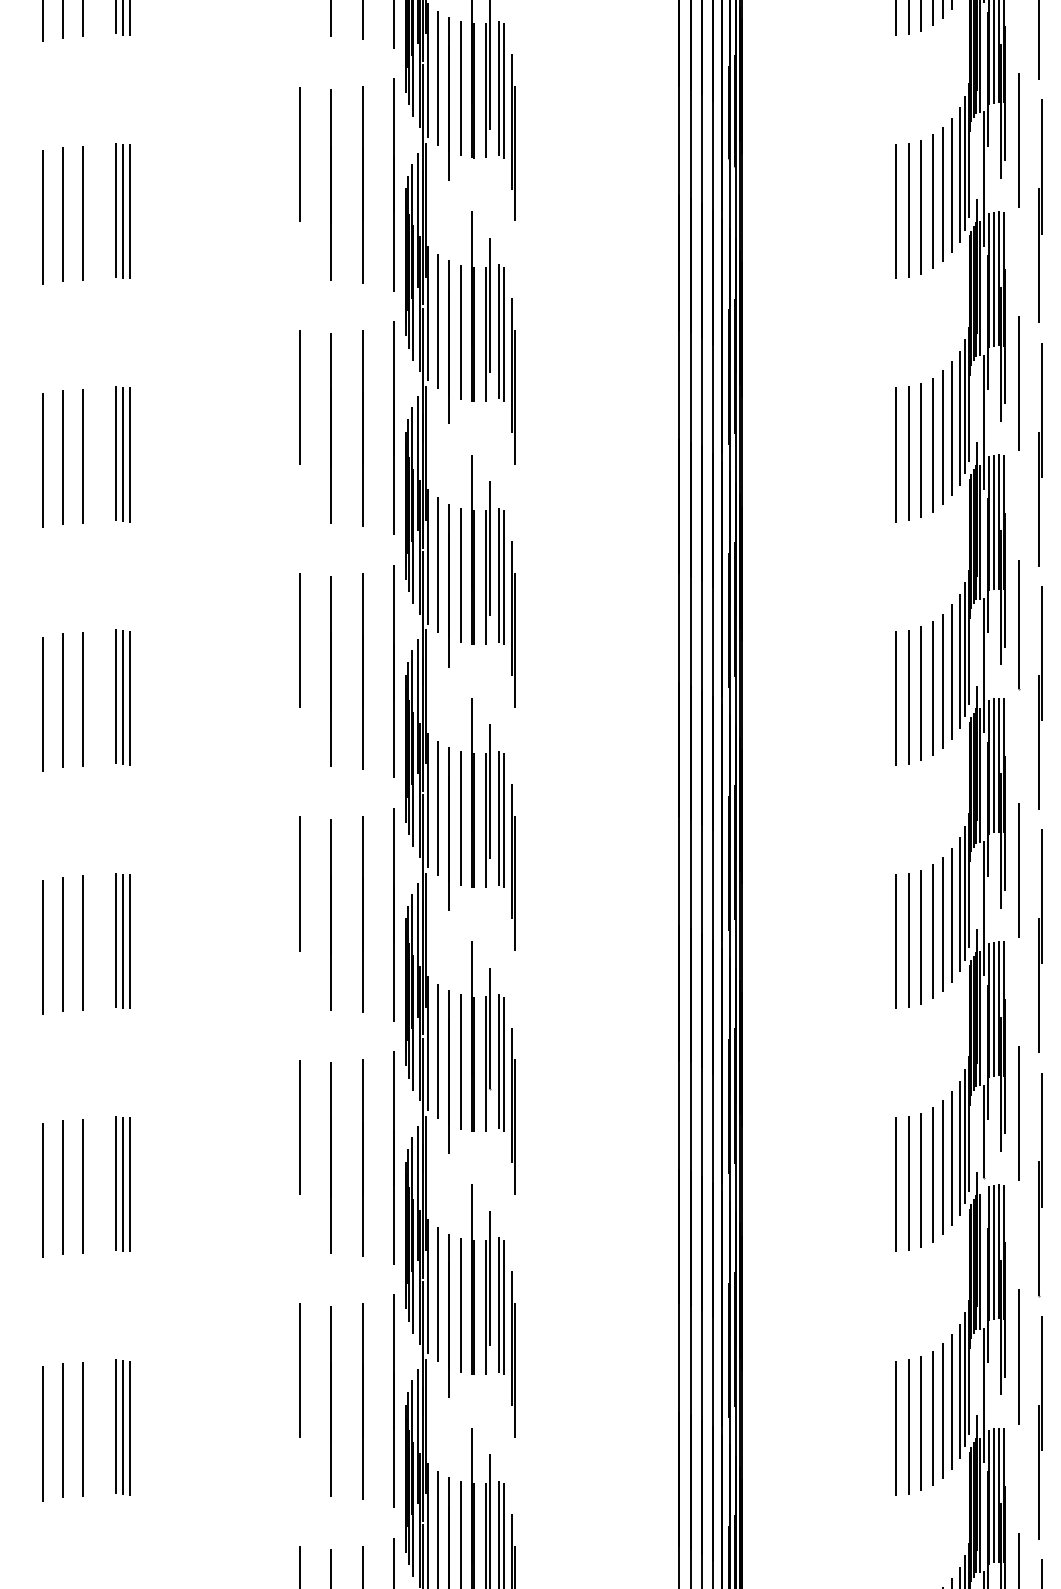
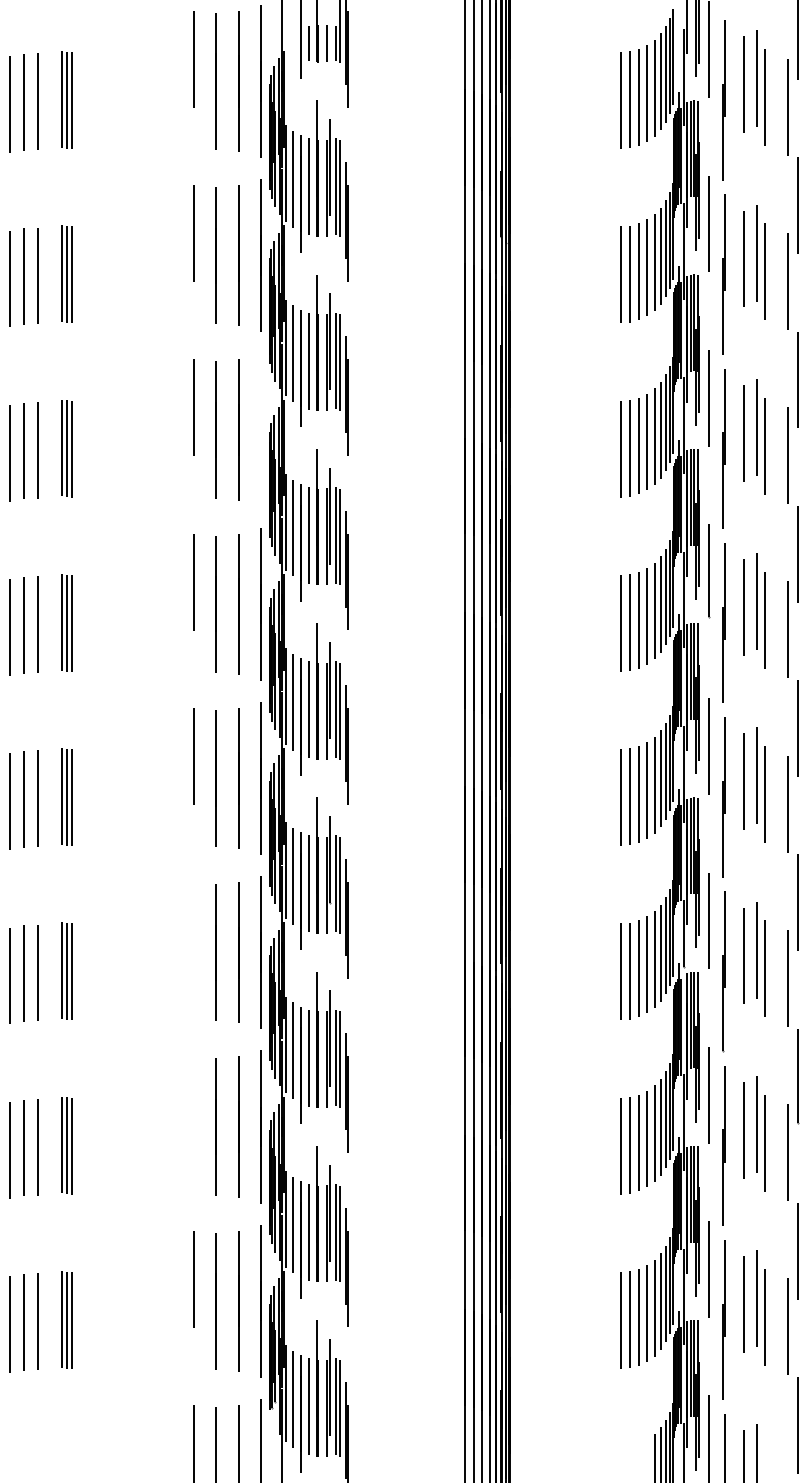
line: (392, 427) -> (260, 429), removed
line: (299, 1127) -> (193, 930), removed
line: (299, 1369) -> (193, 1104), removed

